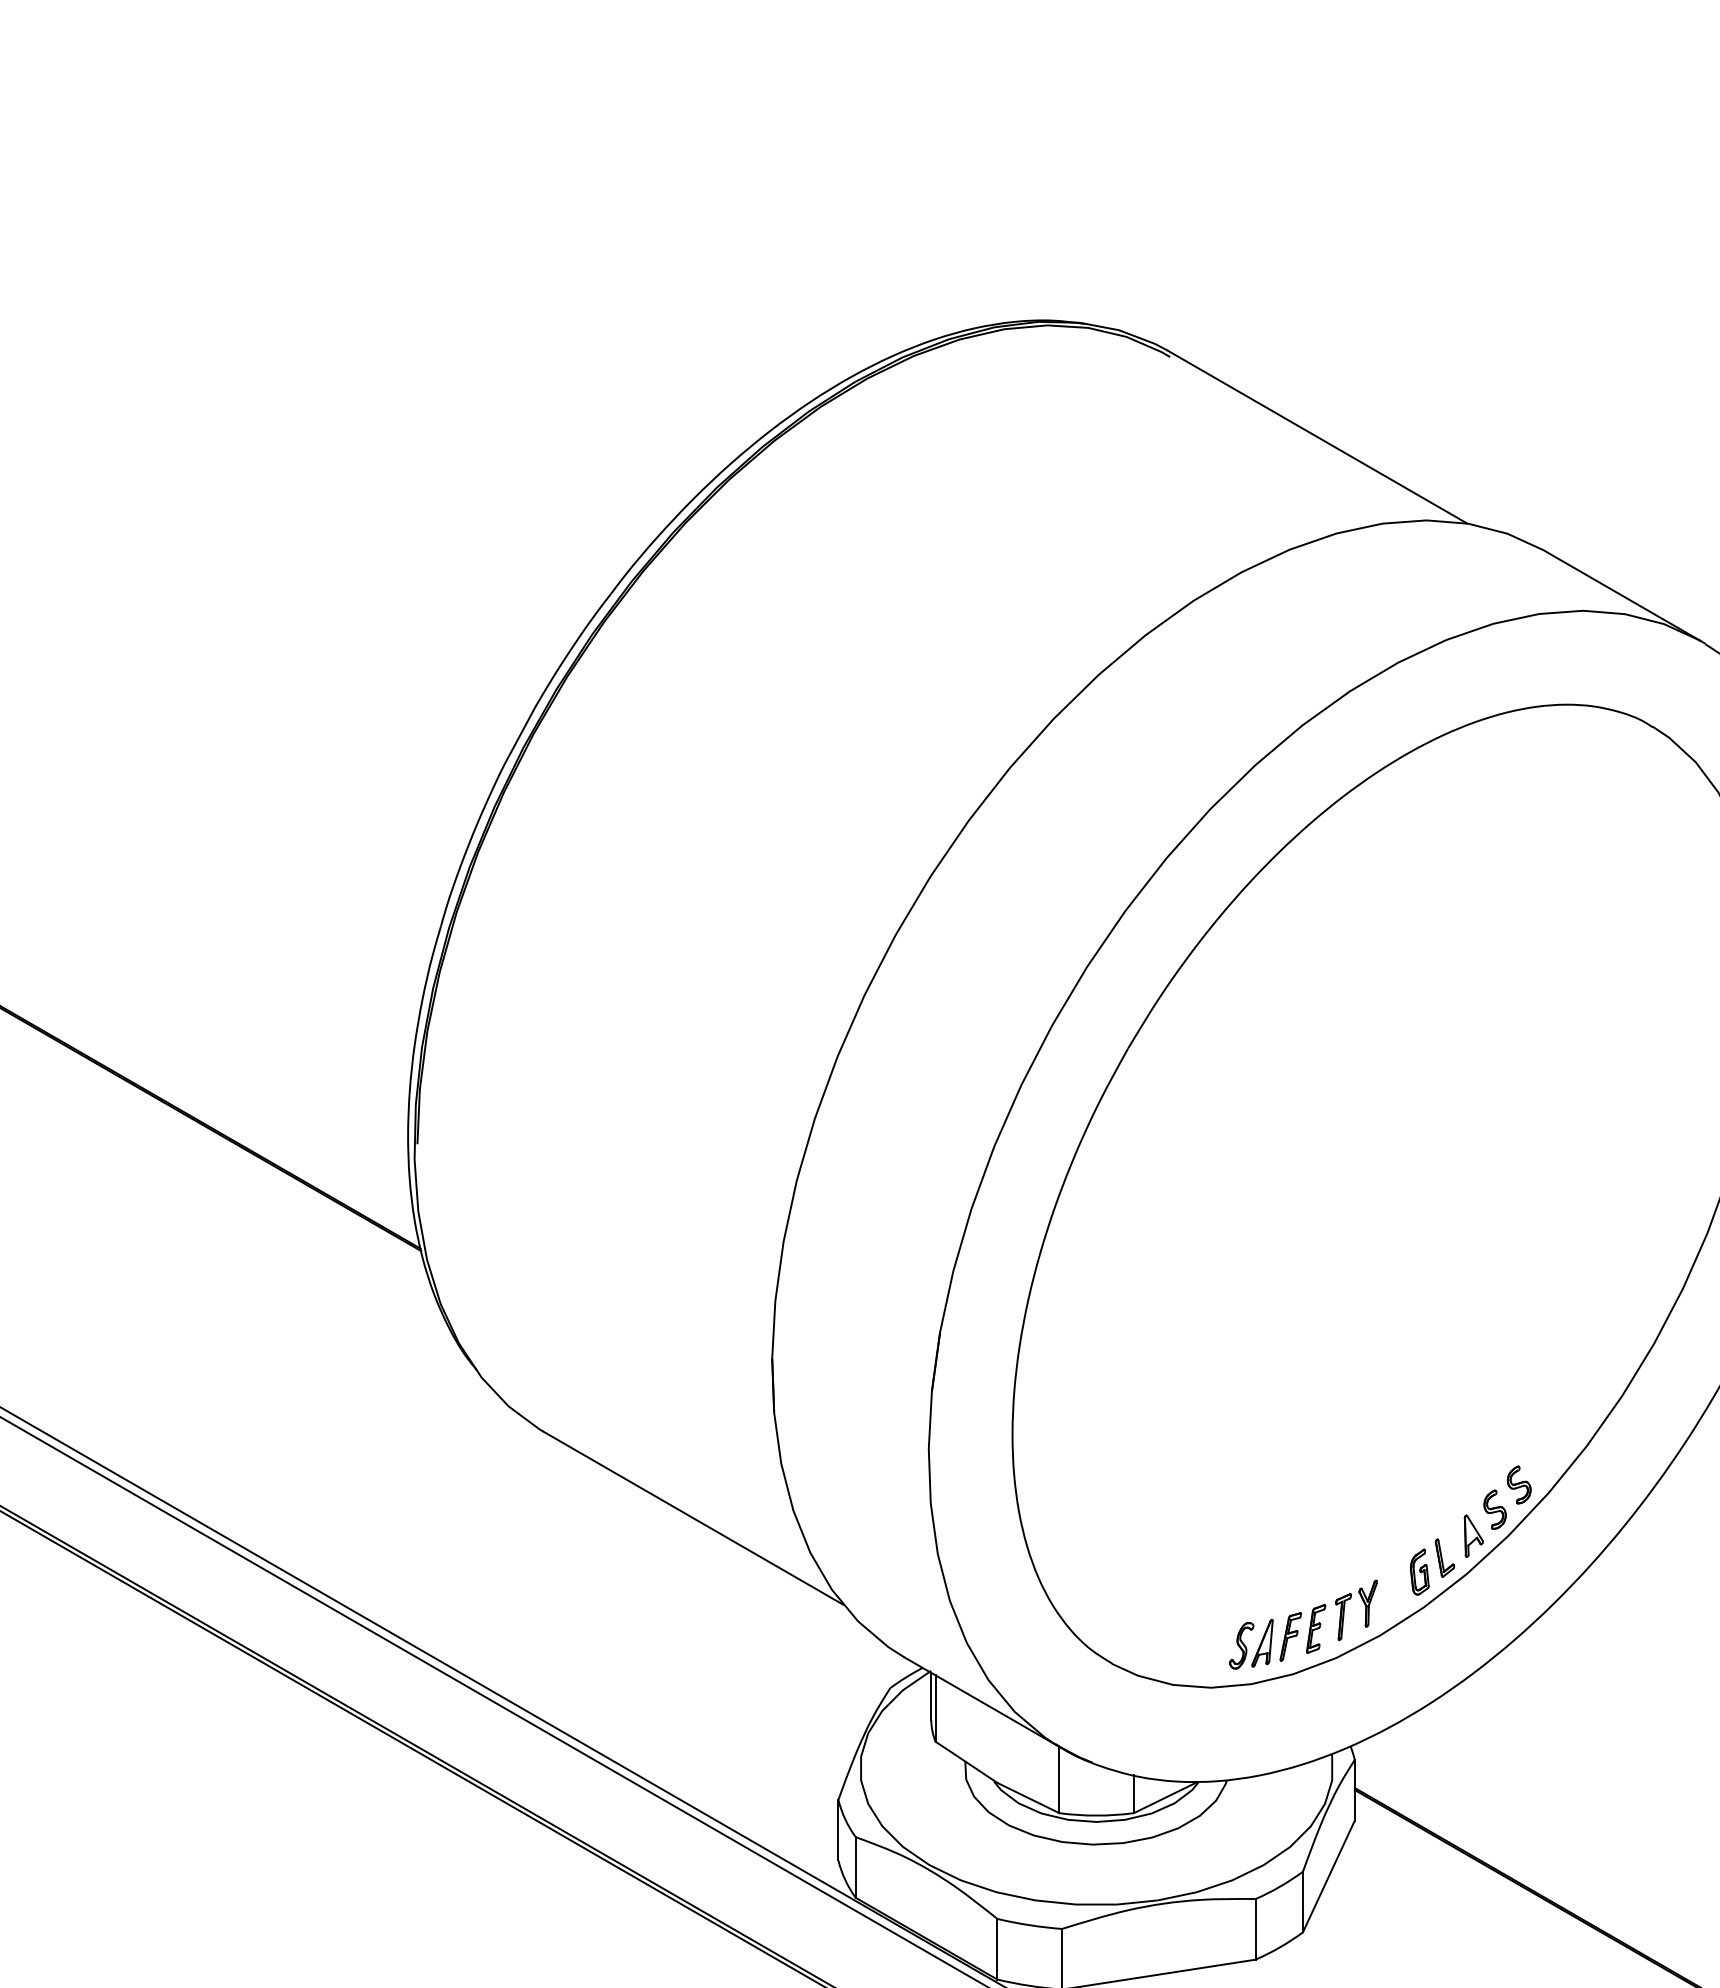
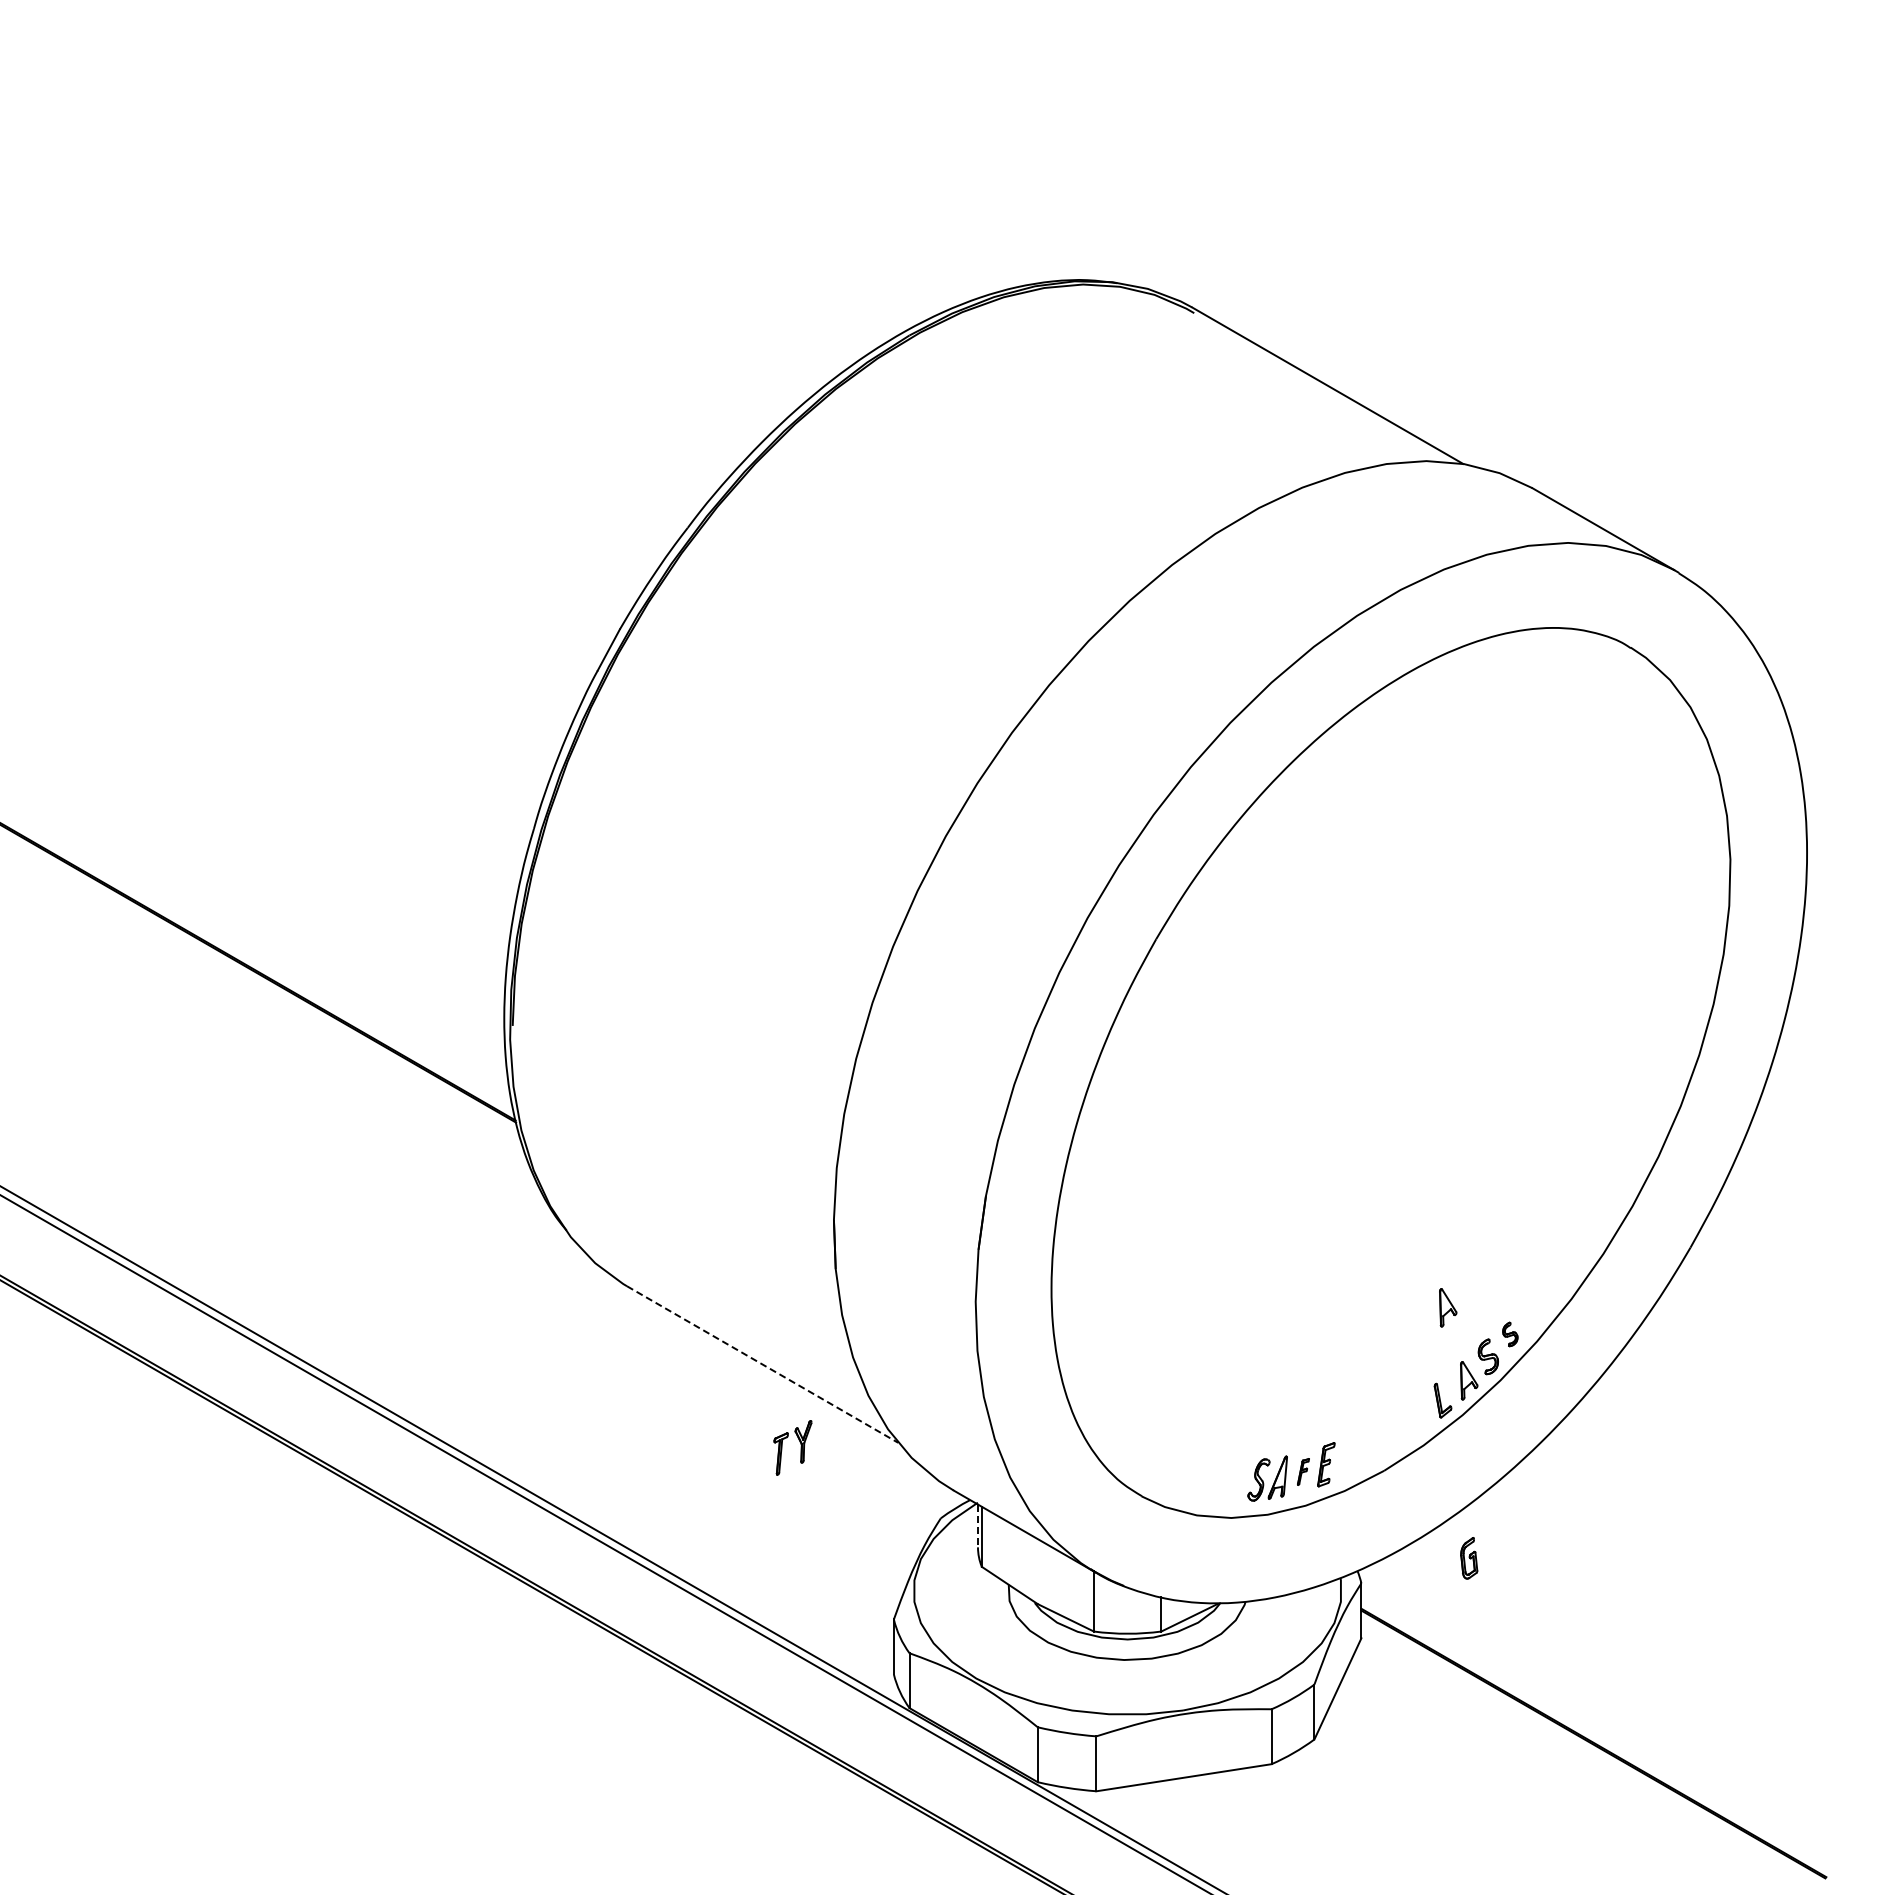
part: (1451, 1455) -> (1448, 1307), added
part: (1519, 1485) -> (1510, 1334), size x0.7
line: (693, 1518) -> (762, 1364), solid -> dashed
part: (1420, 1572) -> (1469, 1558), moved
part: (1364, 1609) -> (800, 1447), moved
part: (1290, 1636) -> (1303, 1471), size x0.6
line: (930, 1697) -> (977, 1526), solid -> dashed

